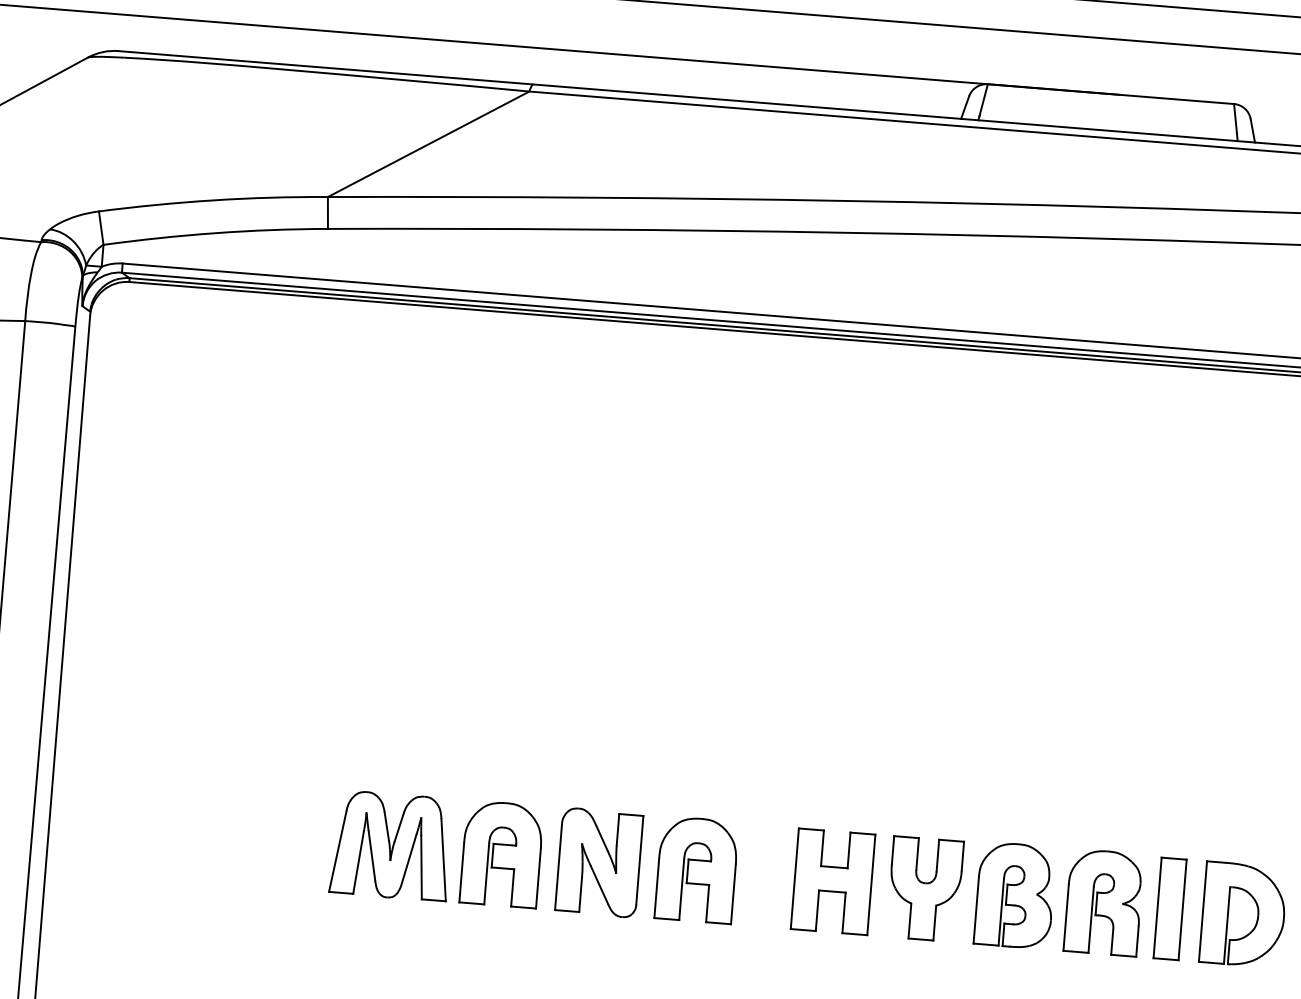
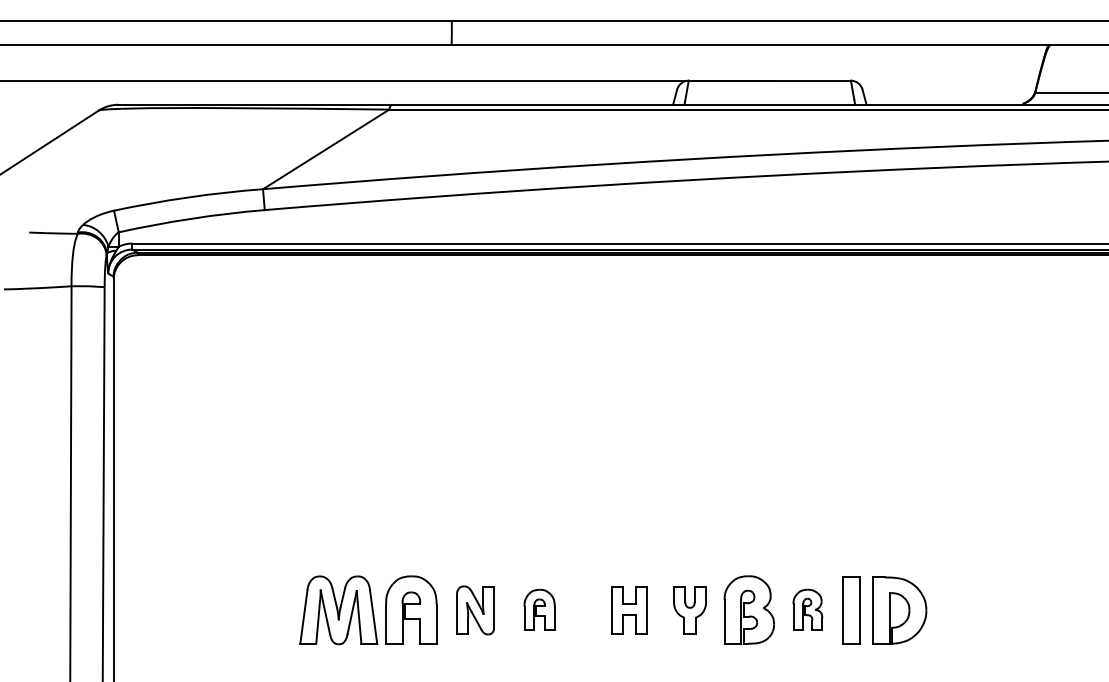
part: (599, 862) -> (475, 610), size x0.7
part: (696, 869) -> (539, 609), size x0.6
part: (833, 881) -> (629, 610), size x0.7
part: (924, 889) -> (689, 610), size x0.7
part: (1103, 901) -> (807, 609), size x0.6

